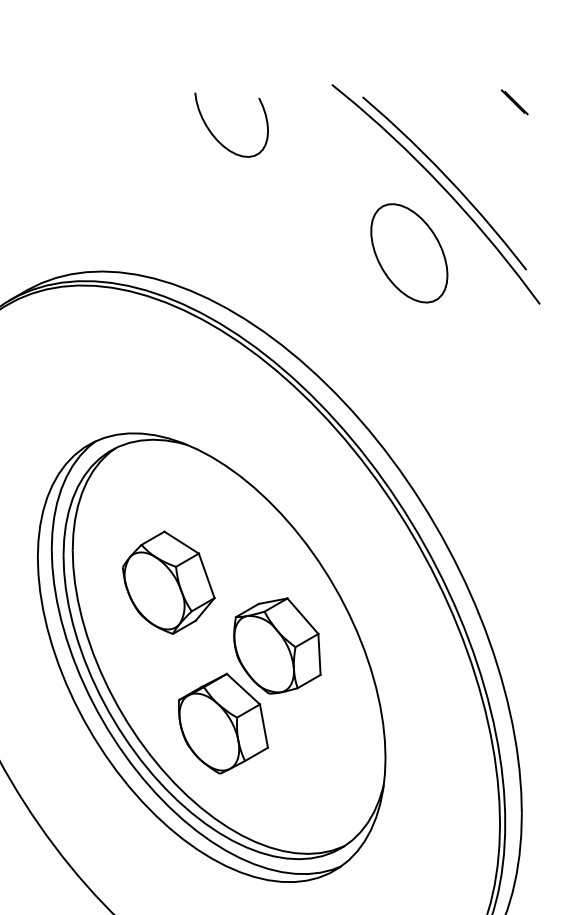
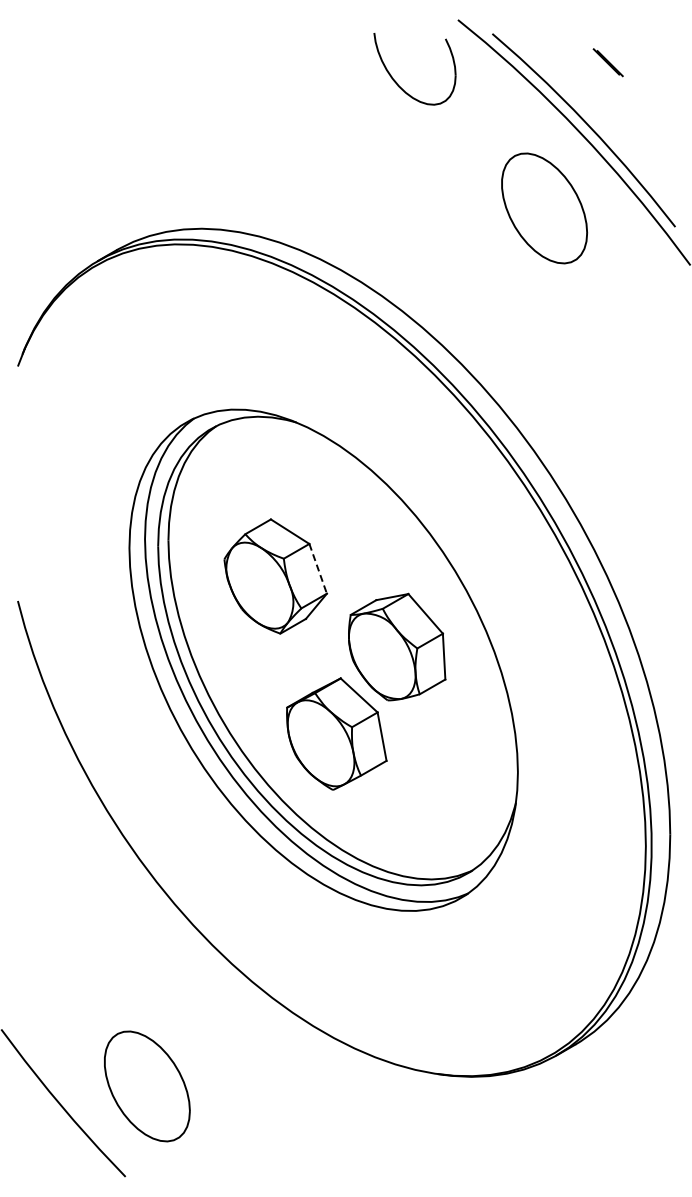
line: (514, 102) -> (607, 62), moved
part: (215, 137) -> (397, 82), moved
line: (207, 576) -> (318, 569), solid -> dashed

